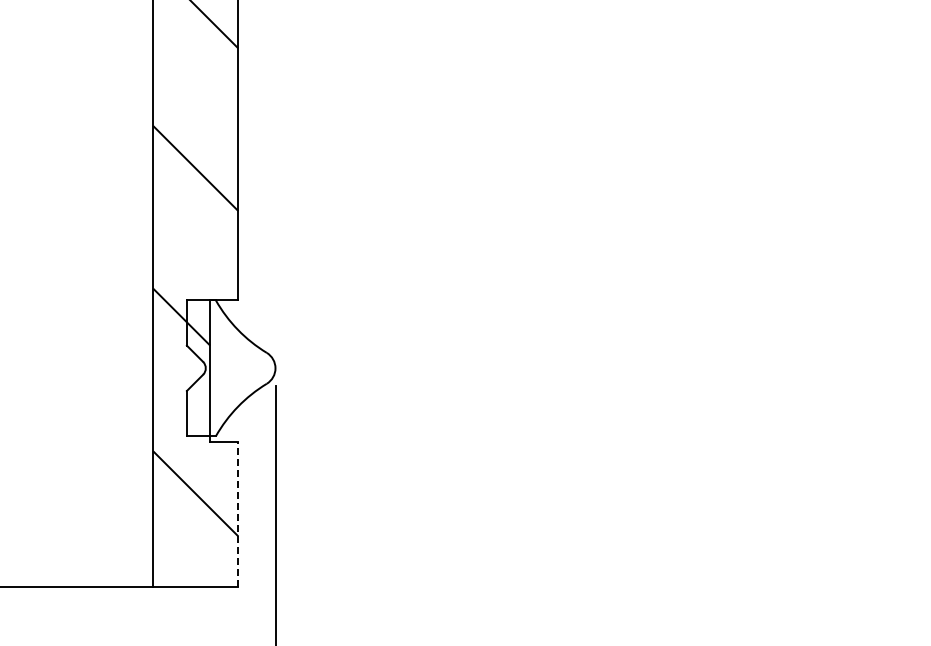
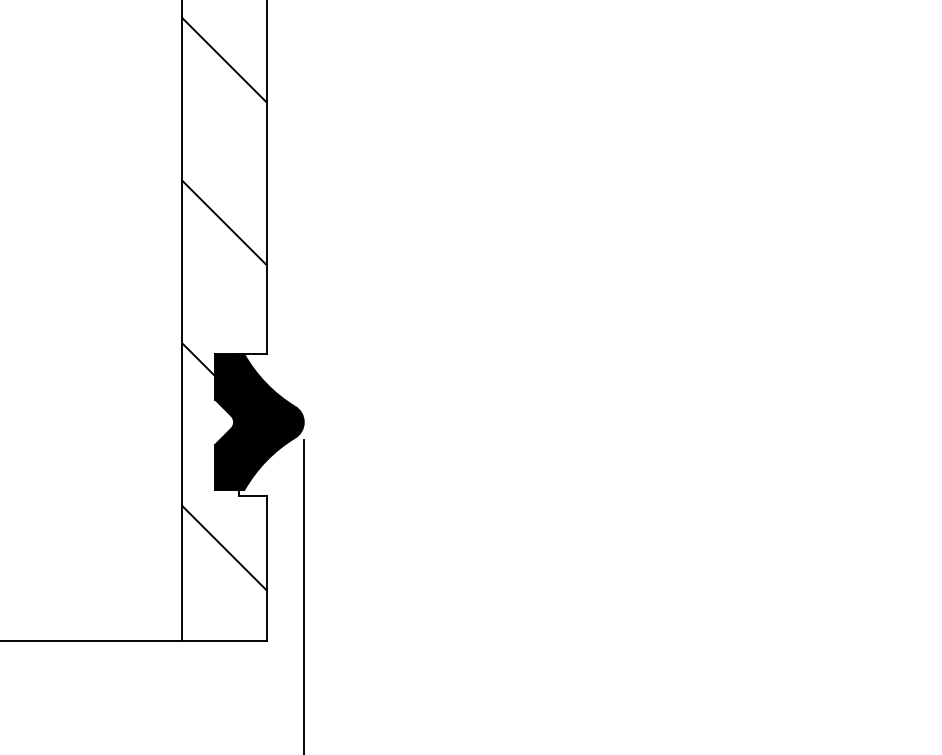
fill: (231, 368) -> (259, 422), added
line: (238, 513) -> (266, 567), dashed -> solid

